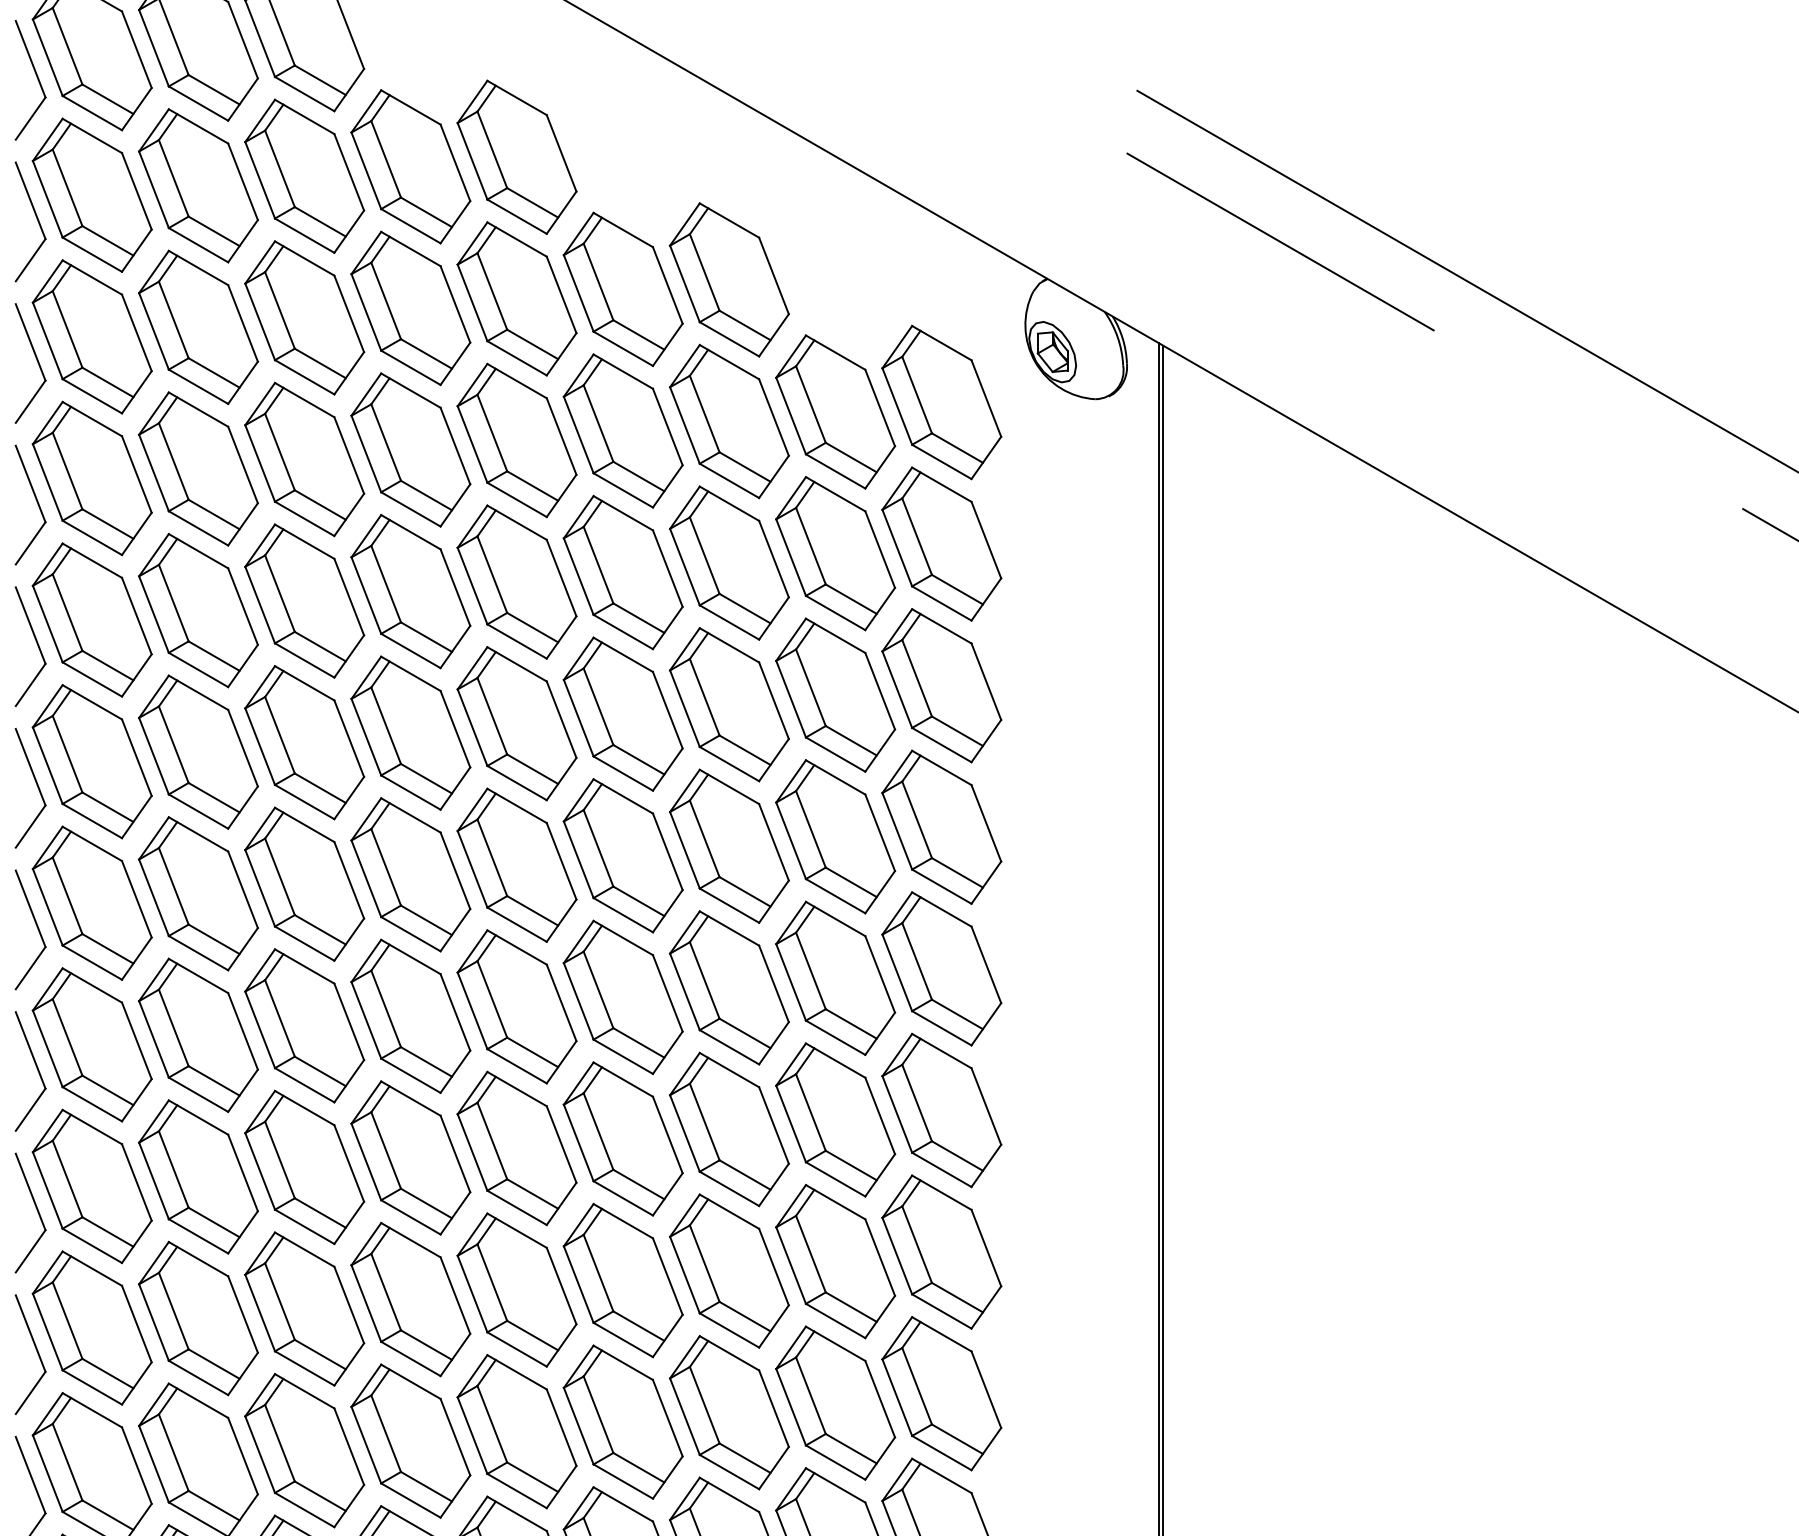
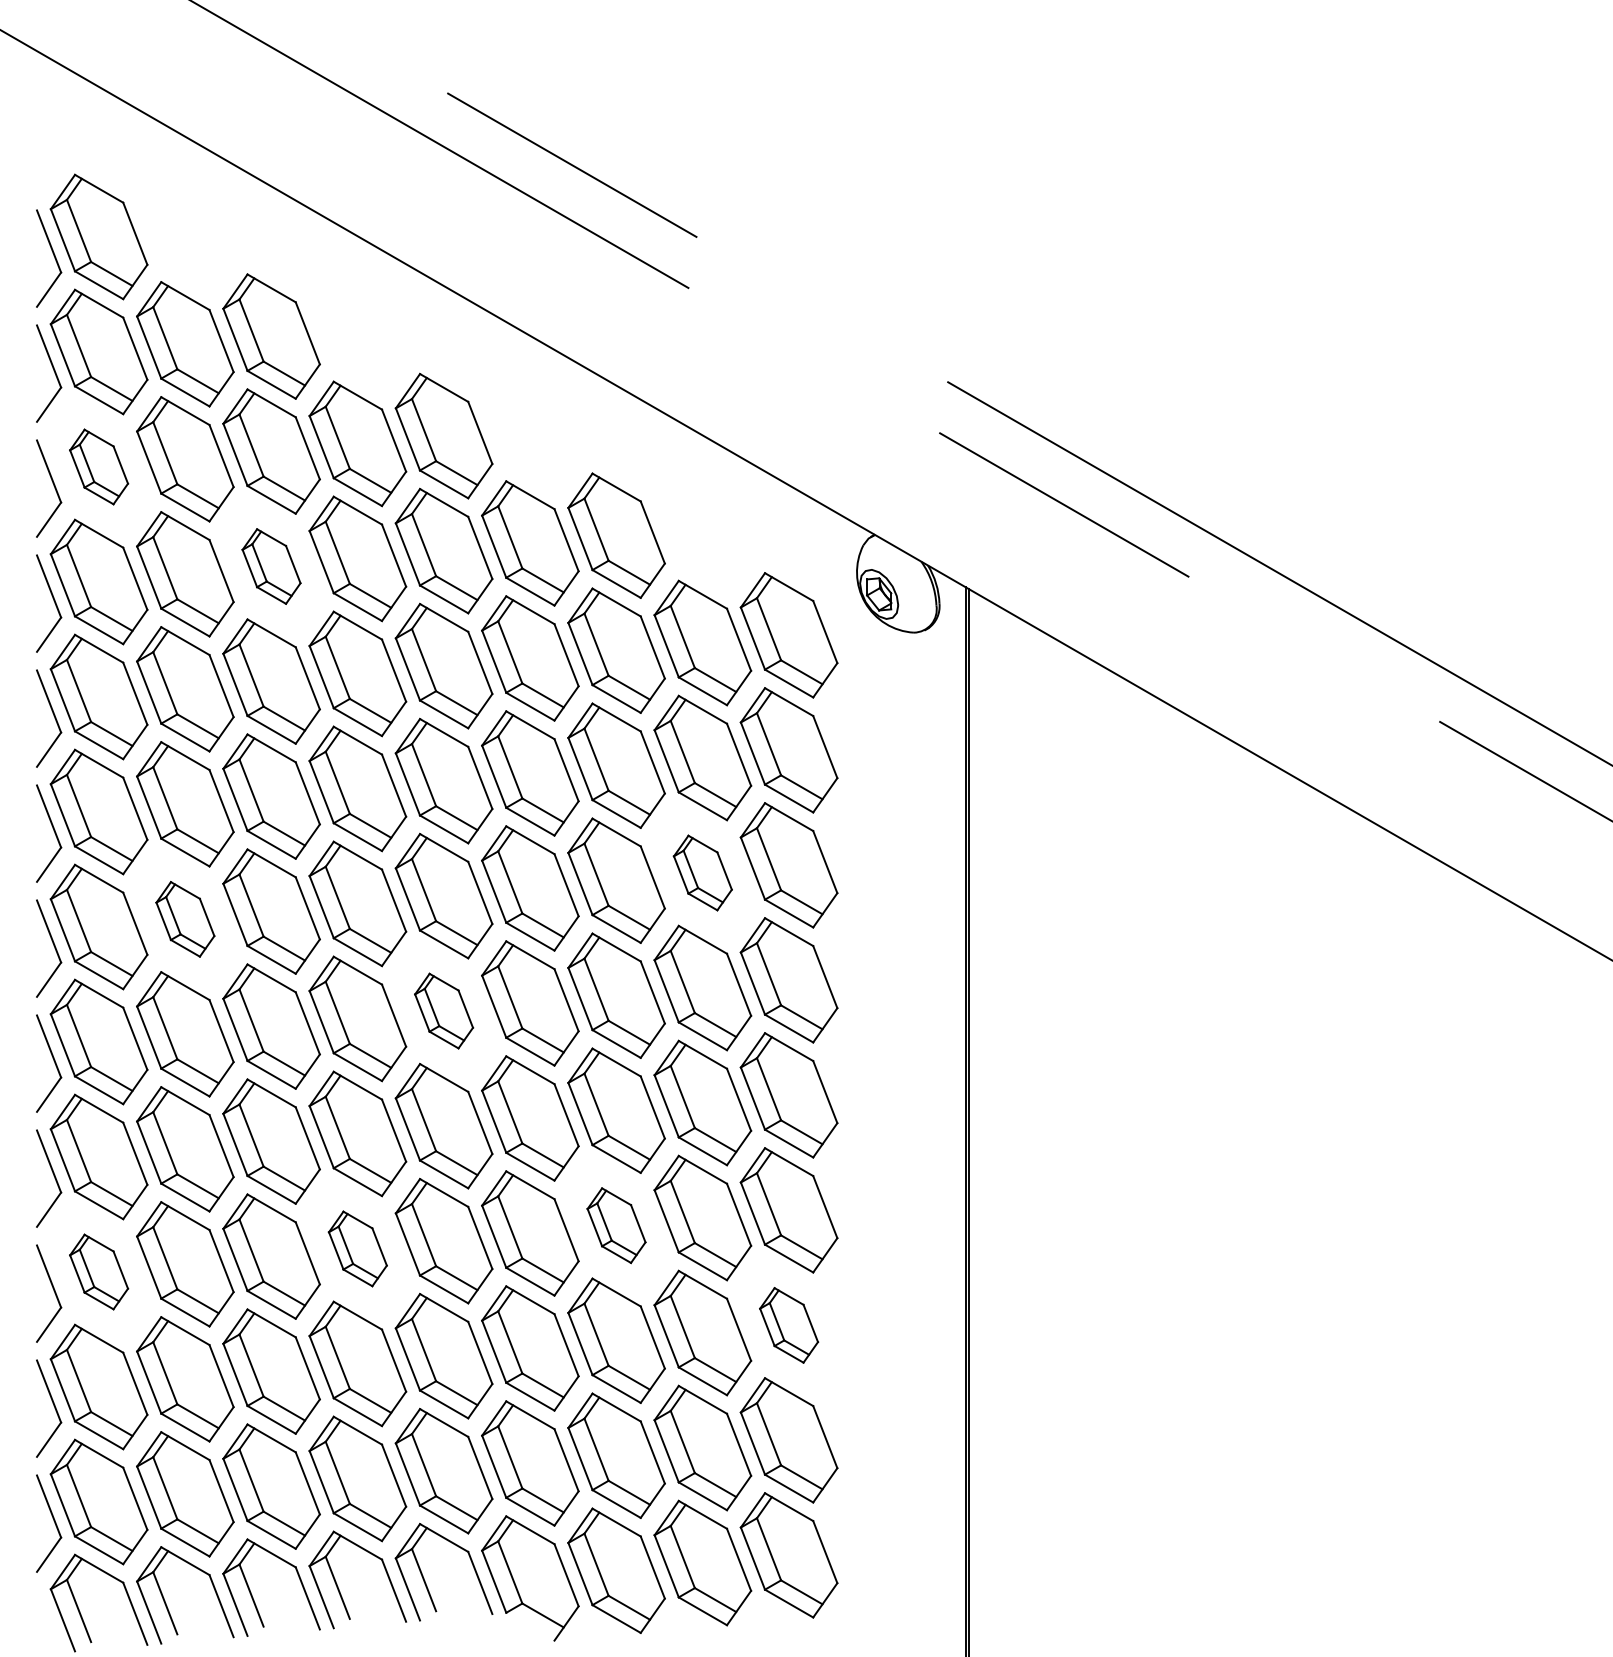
part: (91, 194) -> (98, 466), size x0.6
part: (304, 317) -> (271, 566), size x0.6
part: (835, 694) -> (702, 872), size x0.6
part: (198, 752) -> (185, 919), size x0.6
part: (516, 864) -> (443, 1010), size x0.6
part: (729, 1129) -> (616, 1225), size x0.6
part: (410, 1157) -> (357, 1248), size x0.6
part: (91, 1185) -> (98, 1271), size x0.6
part: (941, 1252) -> (788, 1325), size x0.6

